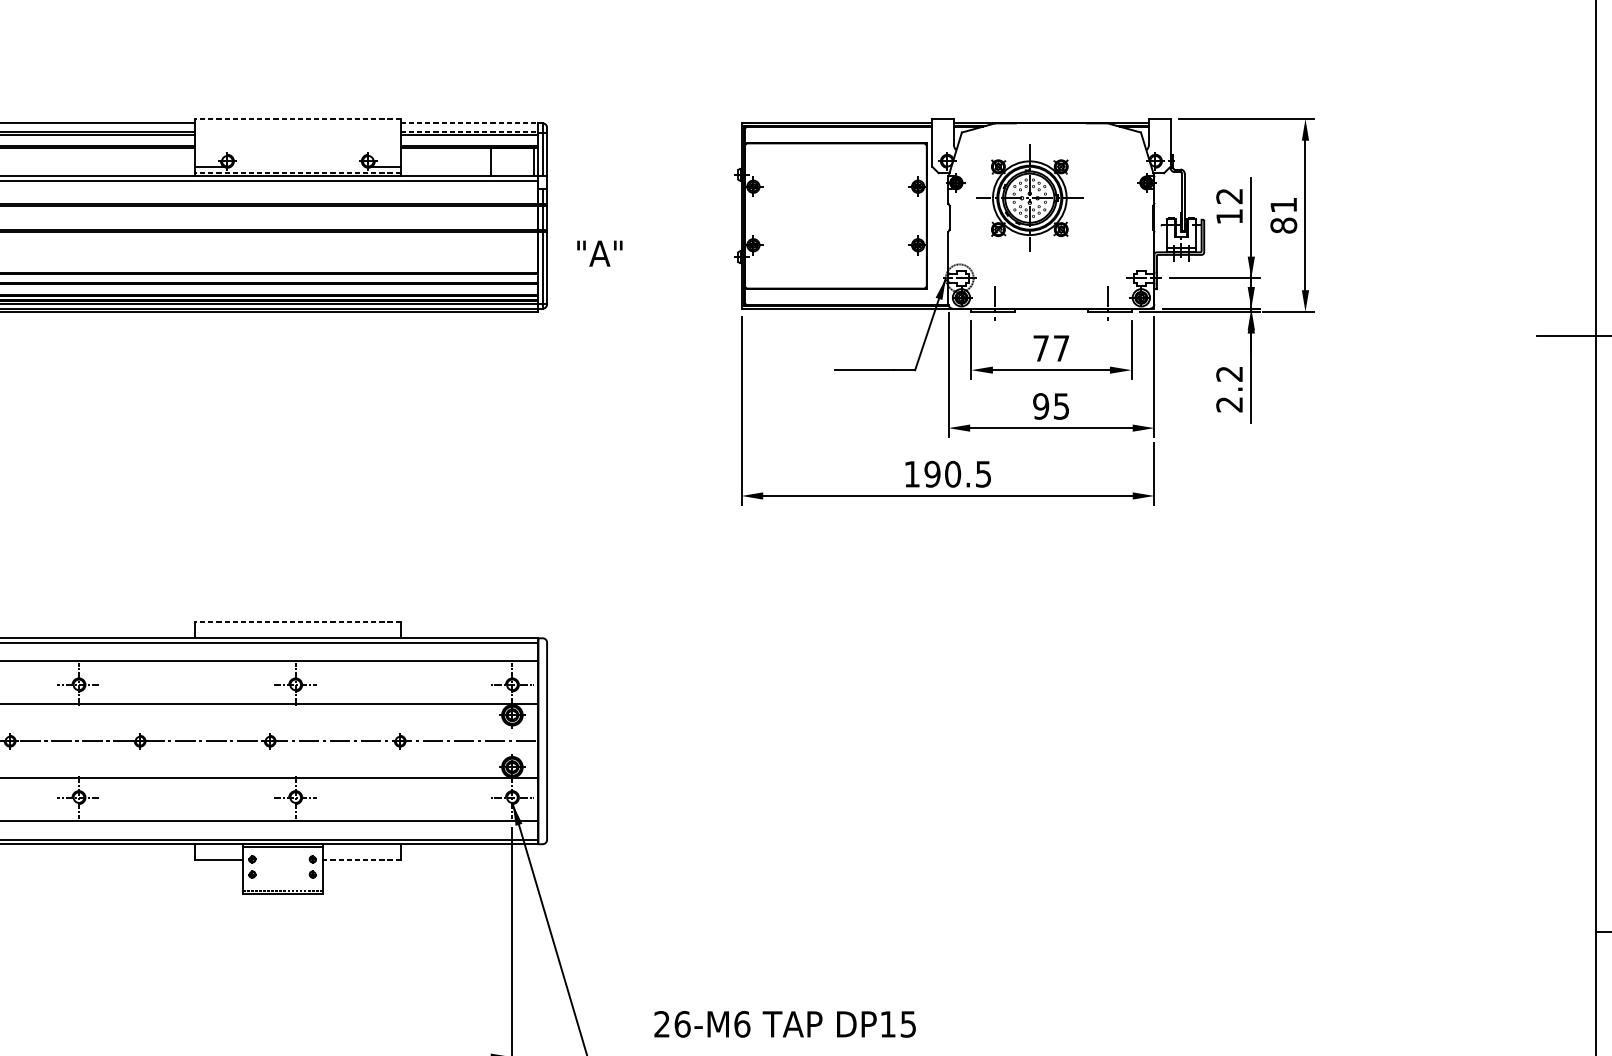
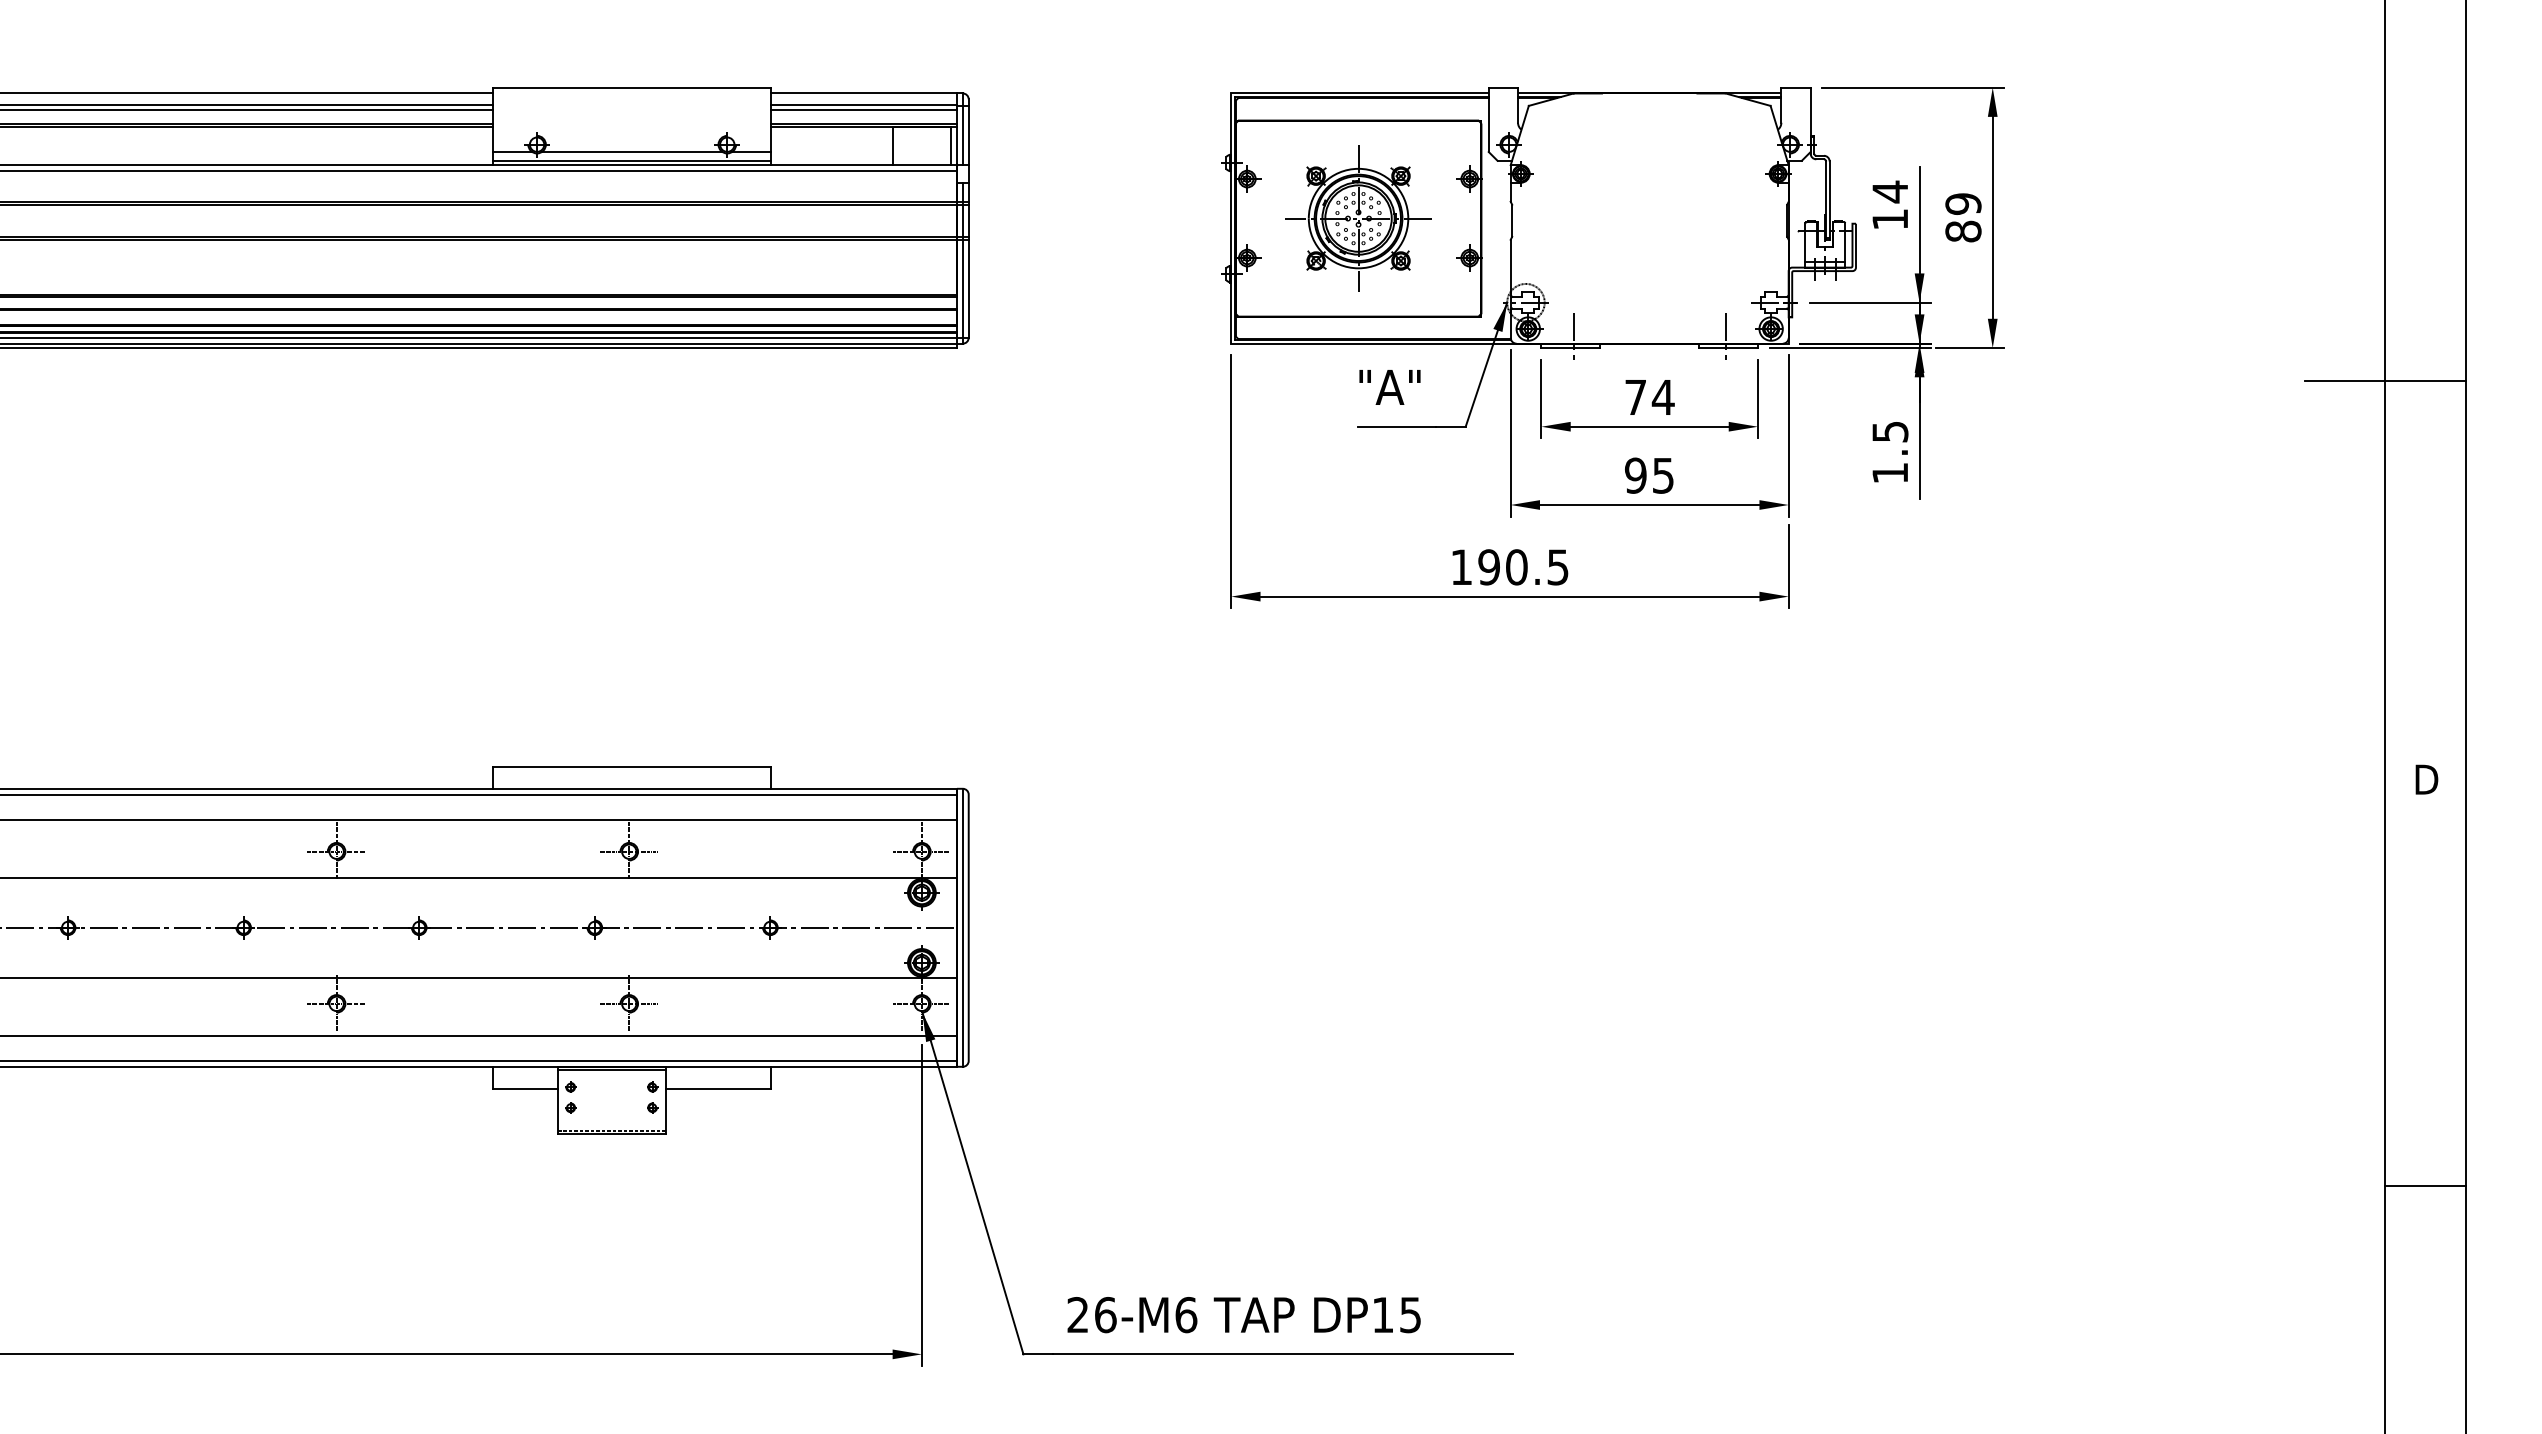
line: (298, 118) -> (632, 87), dashed -> solid
line: (469, 123) -> (864, 93), dashed -> solid
line: (469, 132) -> (864, 105), dashed -> solid
line: (297, 167) -> (631, 152), added
line: (298, 172) -> (632, 160), dashed -> solid
text: (1229, 195) -> (1889, 191), 12 -> 14
part: (1029, 198) -> (1358, 218), moved
text: (1283, 204) -> (1963, 203), 81 -> 89
text: (599, 253) -> (1389, 387), moved
text: (1060, 348) -> (1662, 397), 77 -> 74
text: (1229, 389) -> (1890, 452), 2.2 -> 1.5
line: (298, 621) -> (632, 766), dashed -> solid
line: (542, 741) -> (962, 927), added
line: (361, 860) -> (718, 1088), dashed -> solid
text: (784, 1024) -> (1243, 1315), moved

